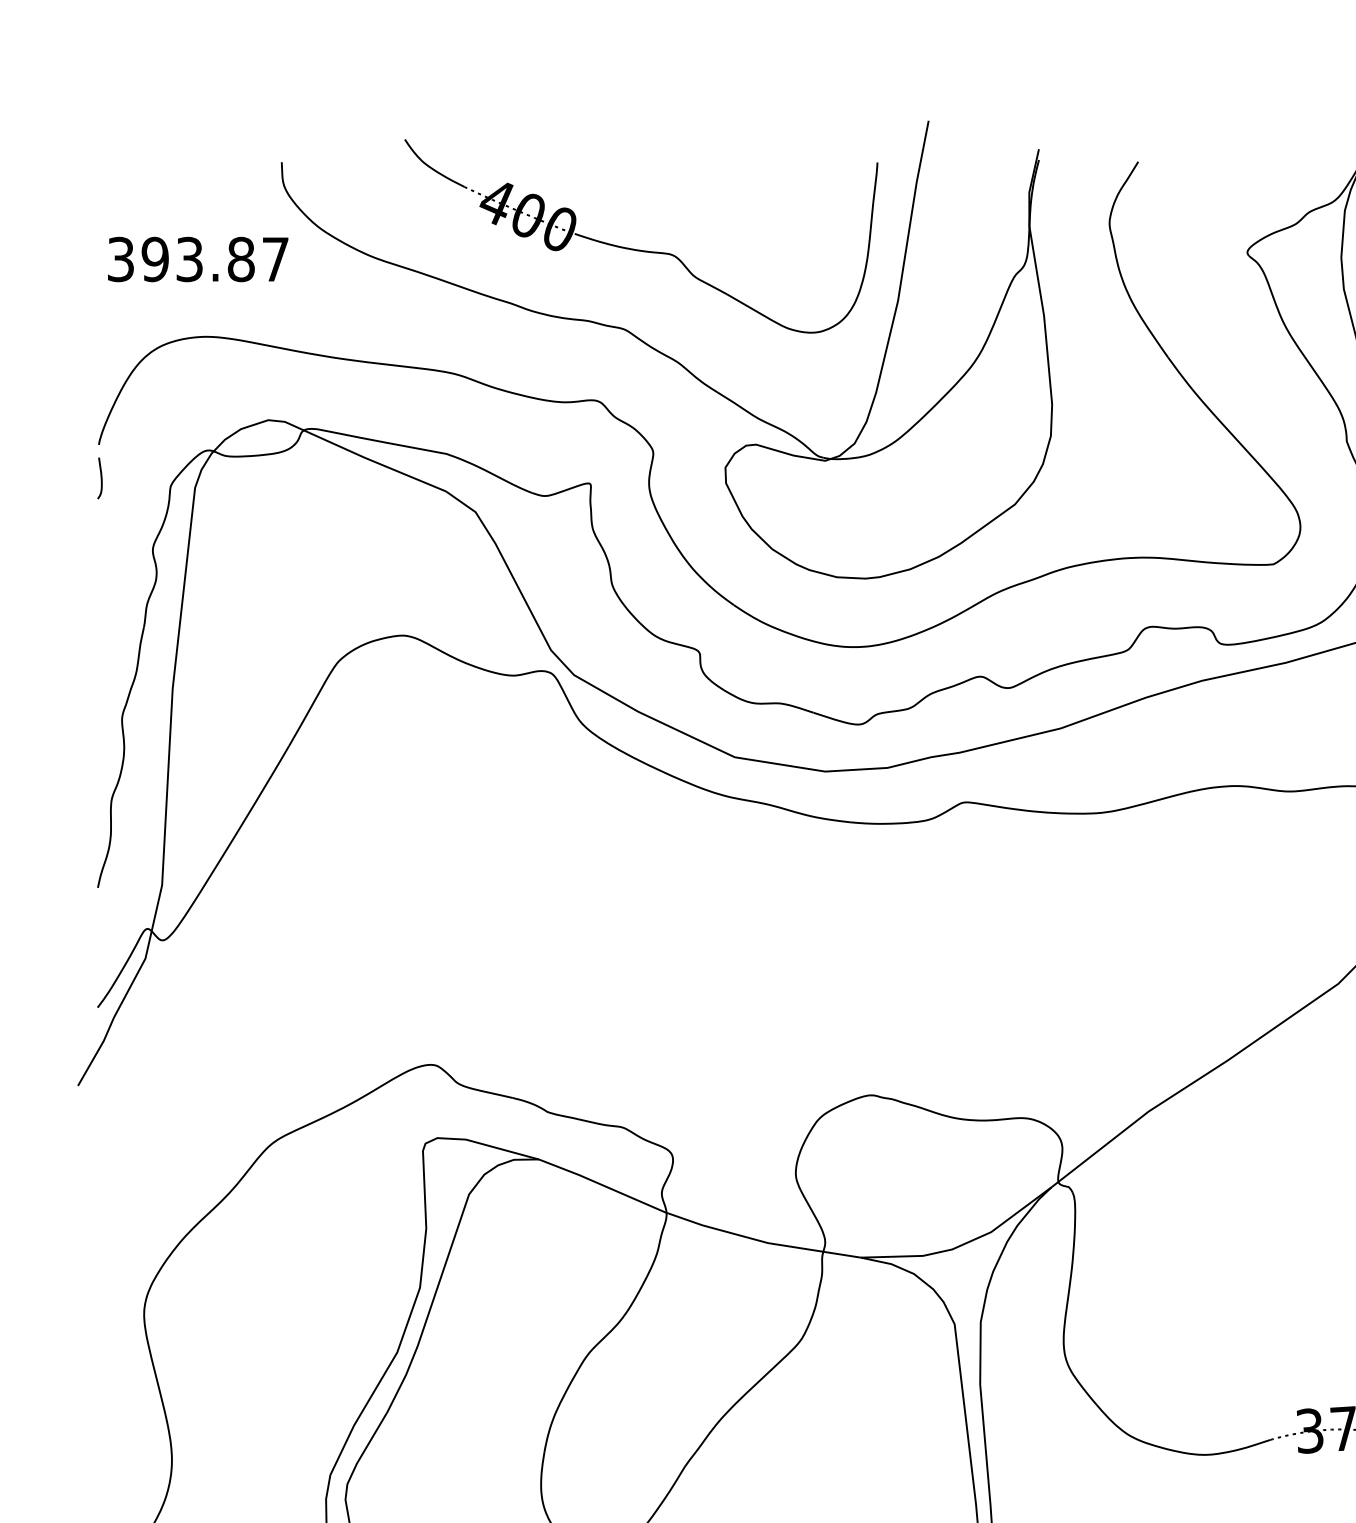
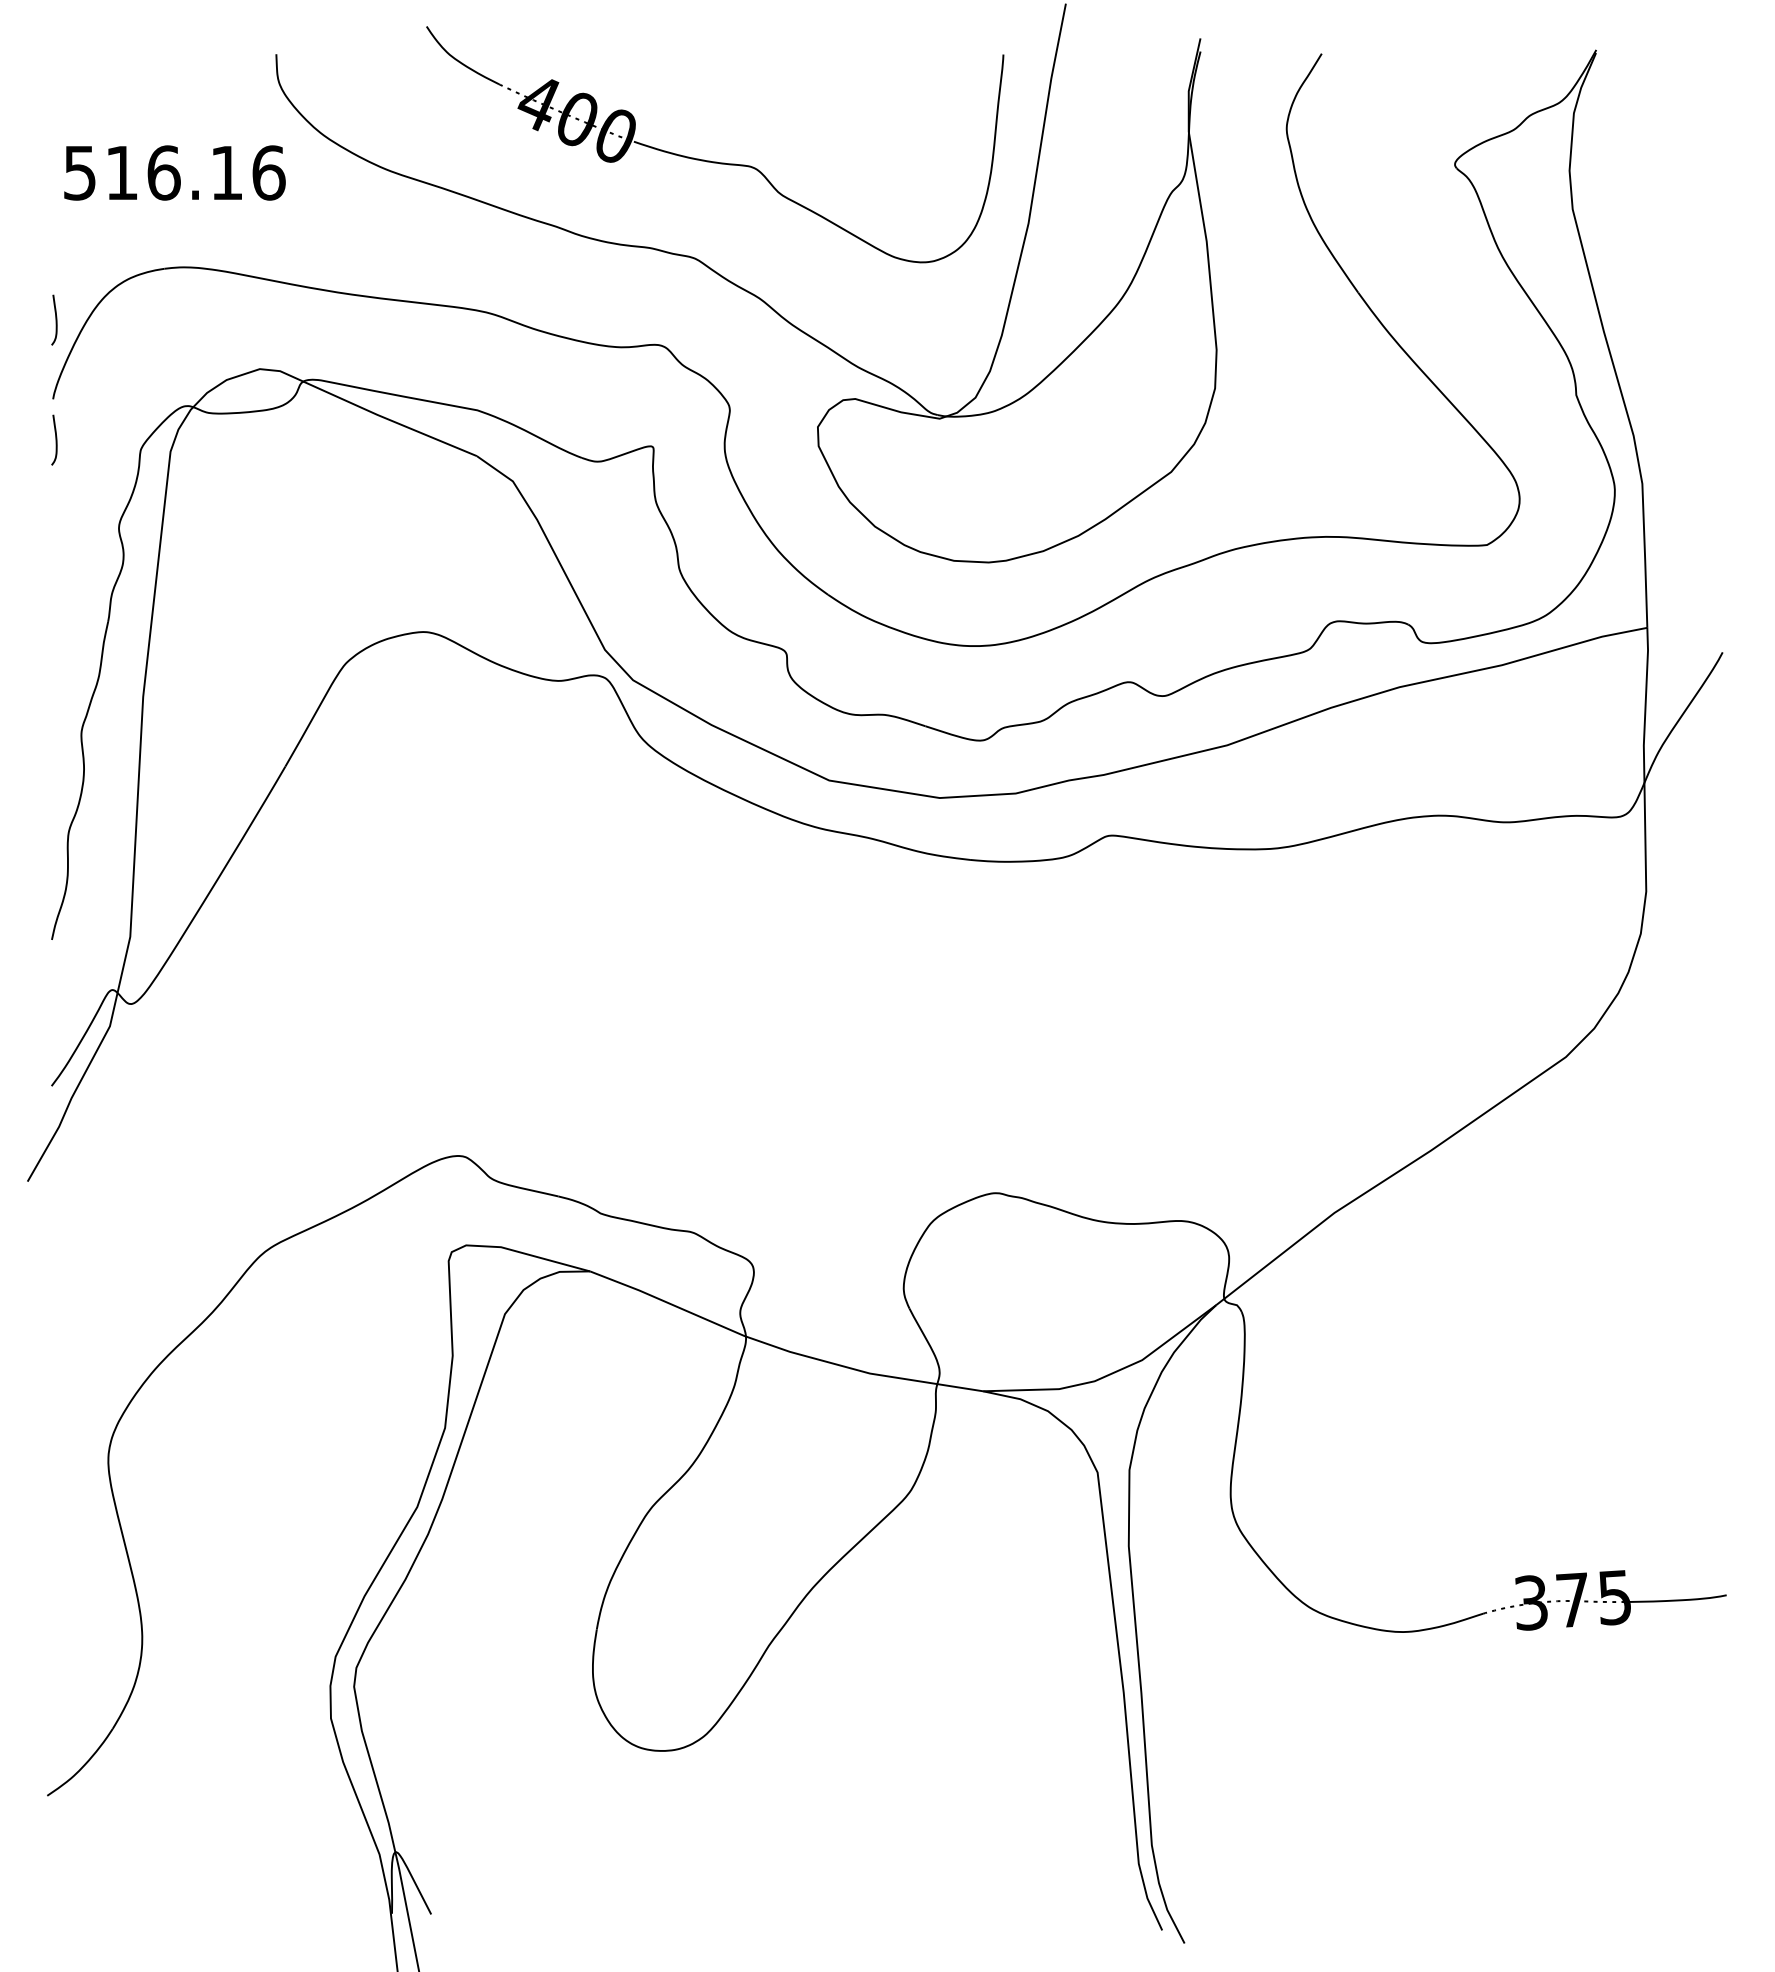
text: (198, 259) -> (174, 172), 393.87 -> 516.16
curve: (100, 379) -> (55, 319), added

